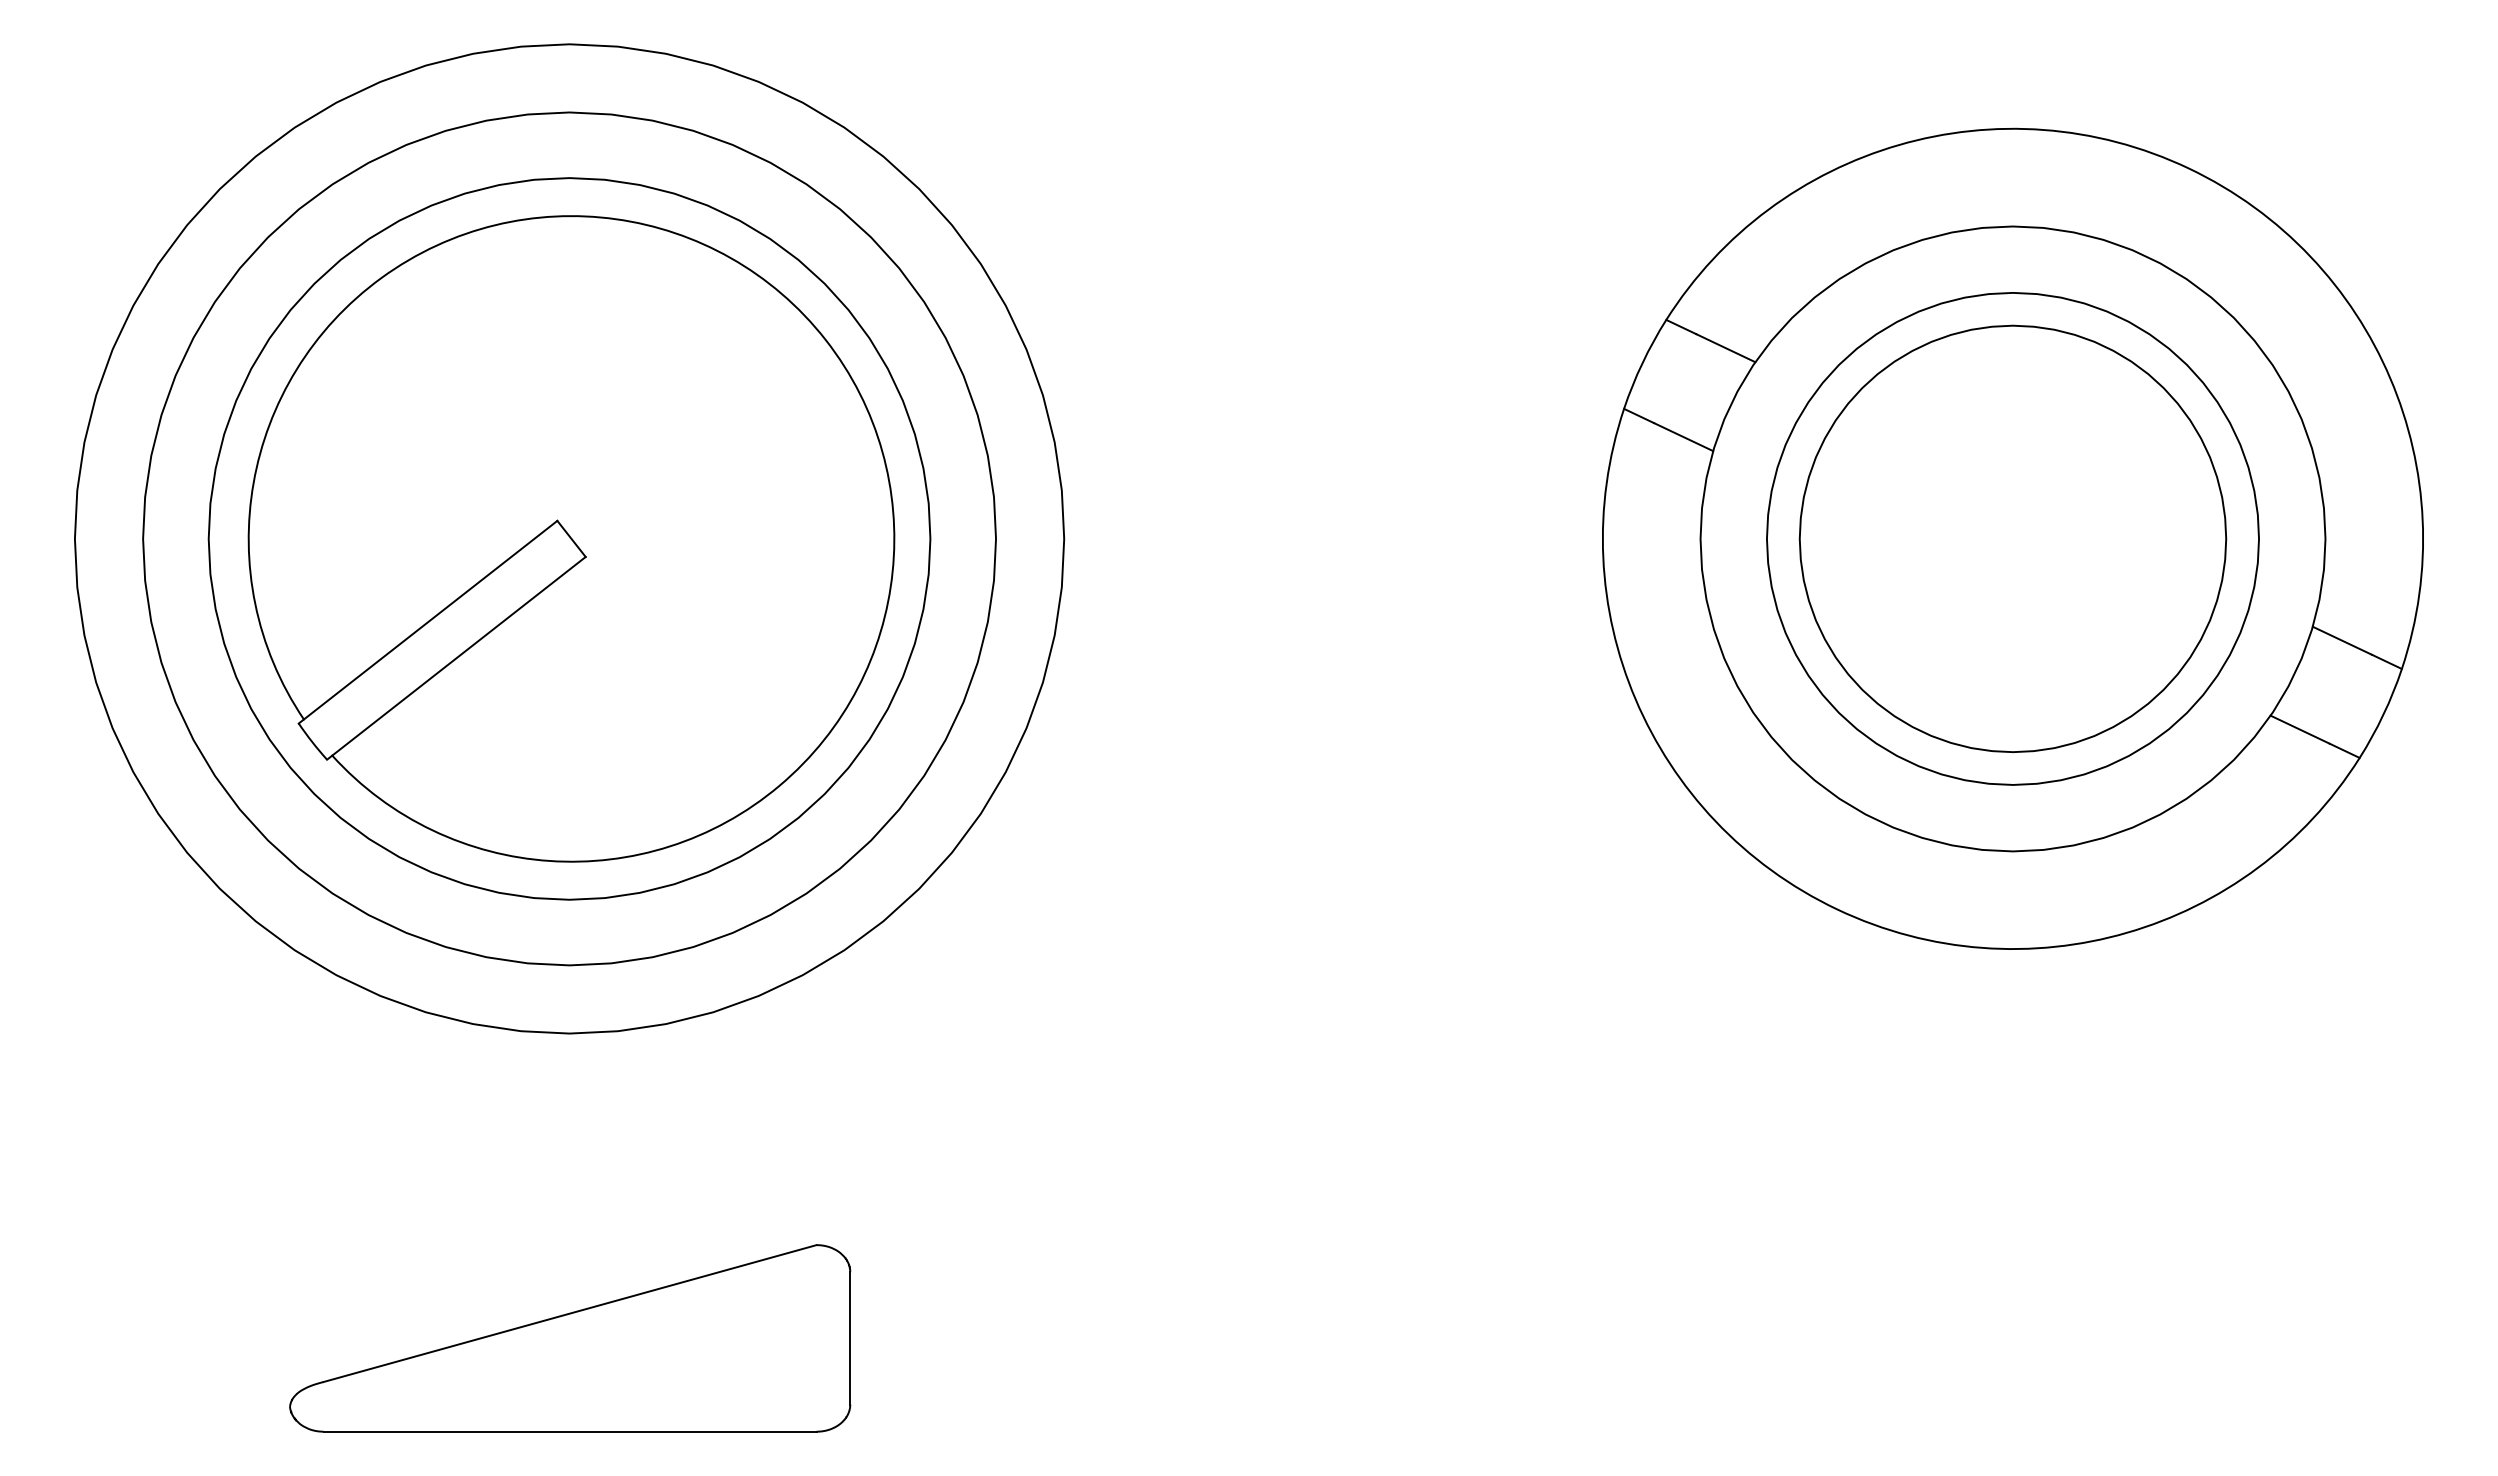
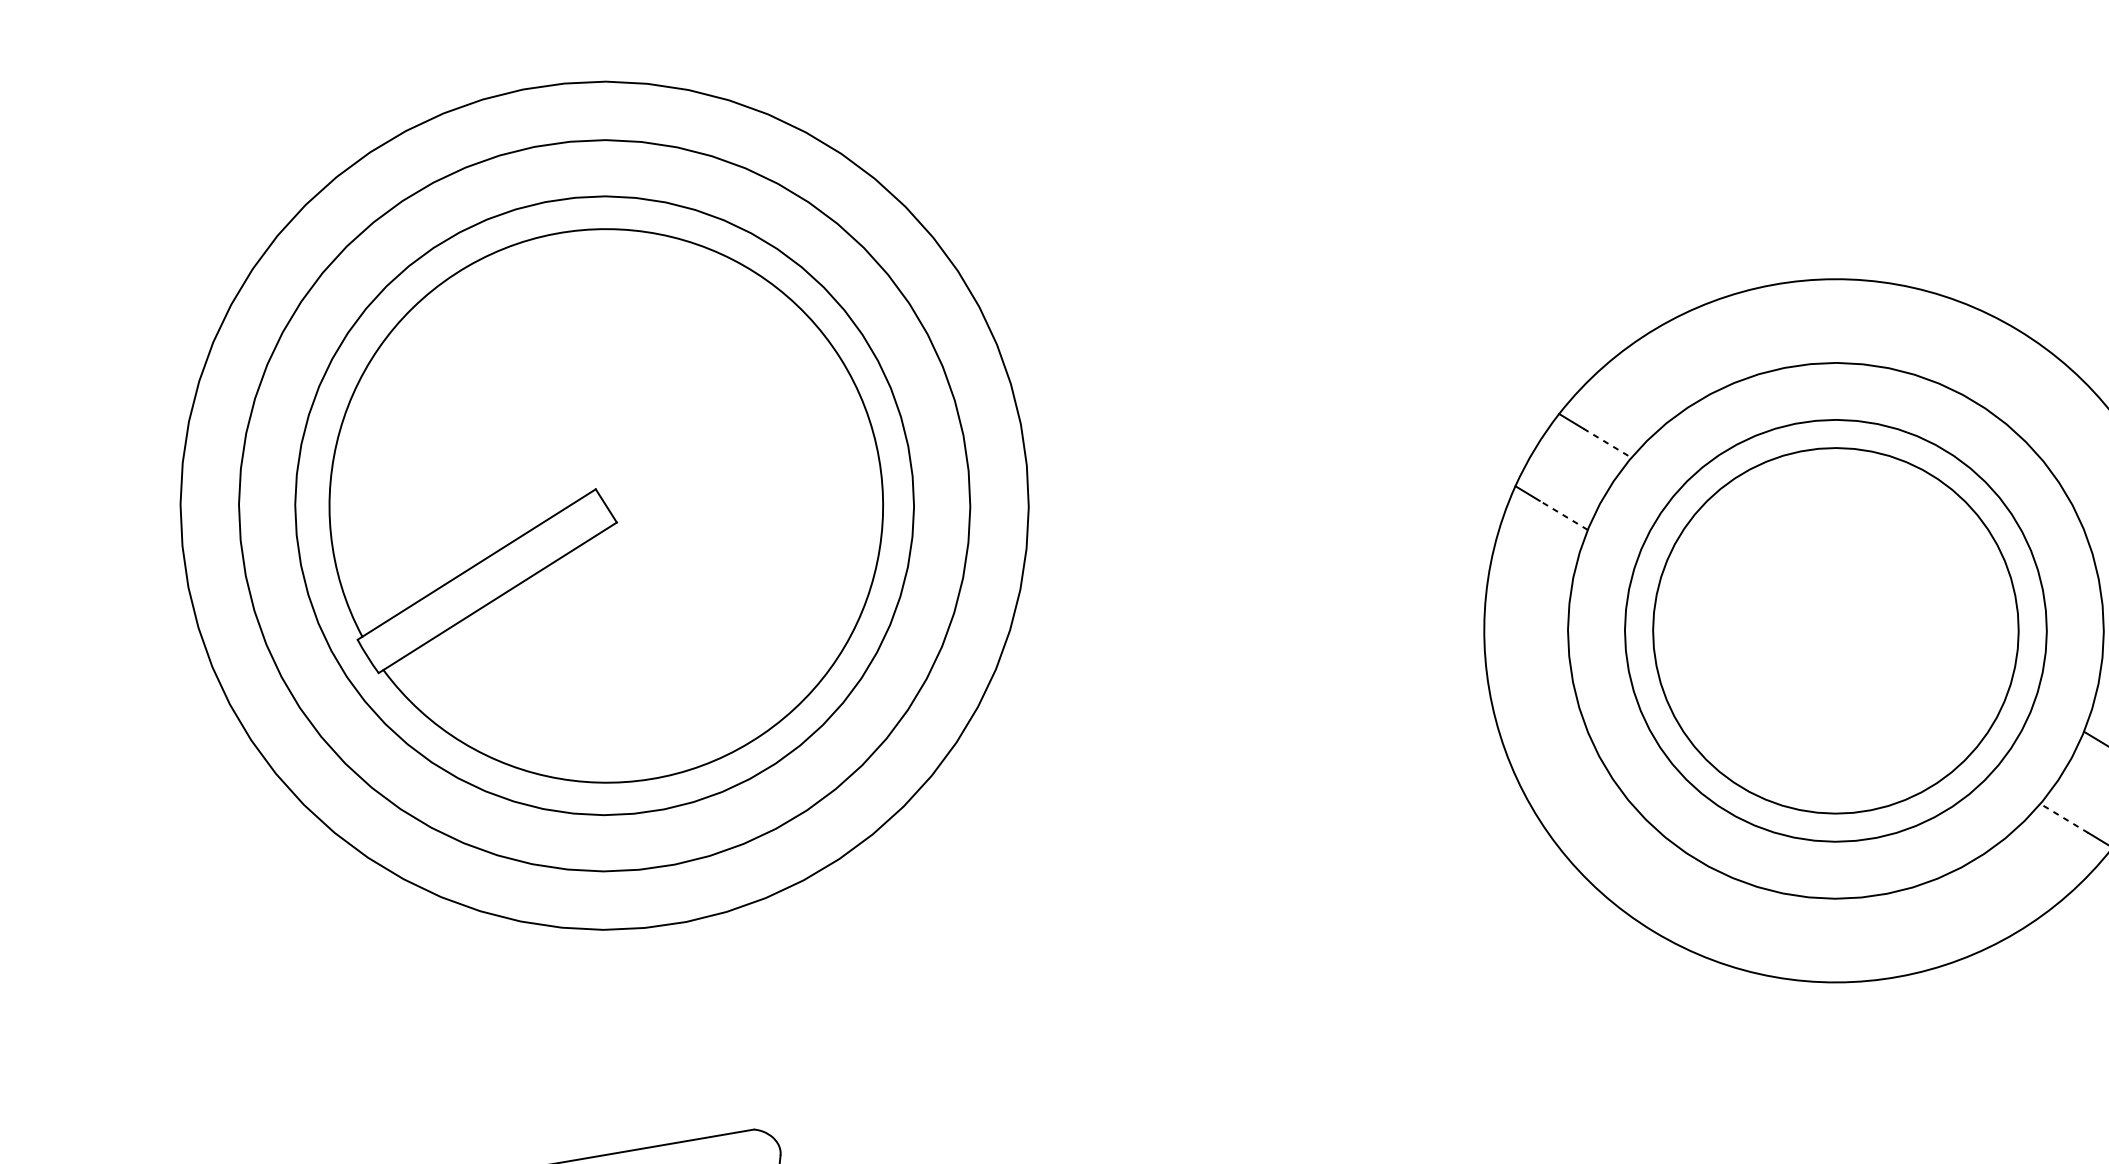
line: (1725, 348) -> (1607, 443), solid -> dashed
line: (1683, 437) -> (1563, 515), solid -> dashed
line: (2300, 729) -> (2064, 818), solid -> dashed

